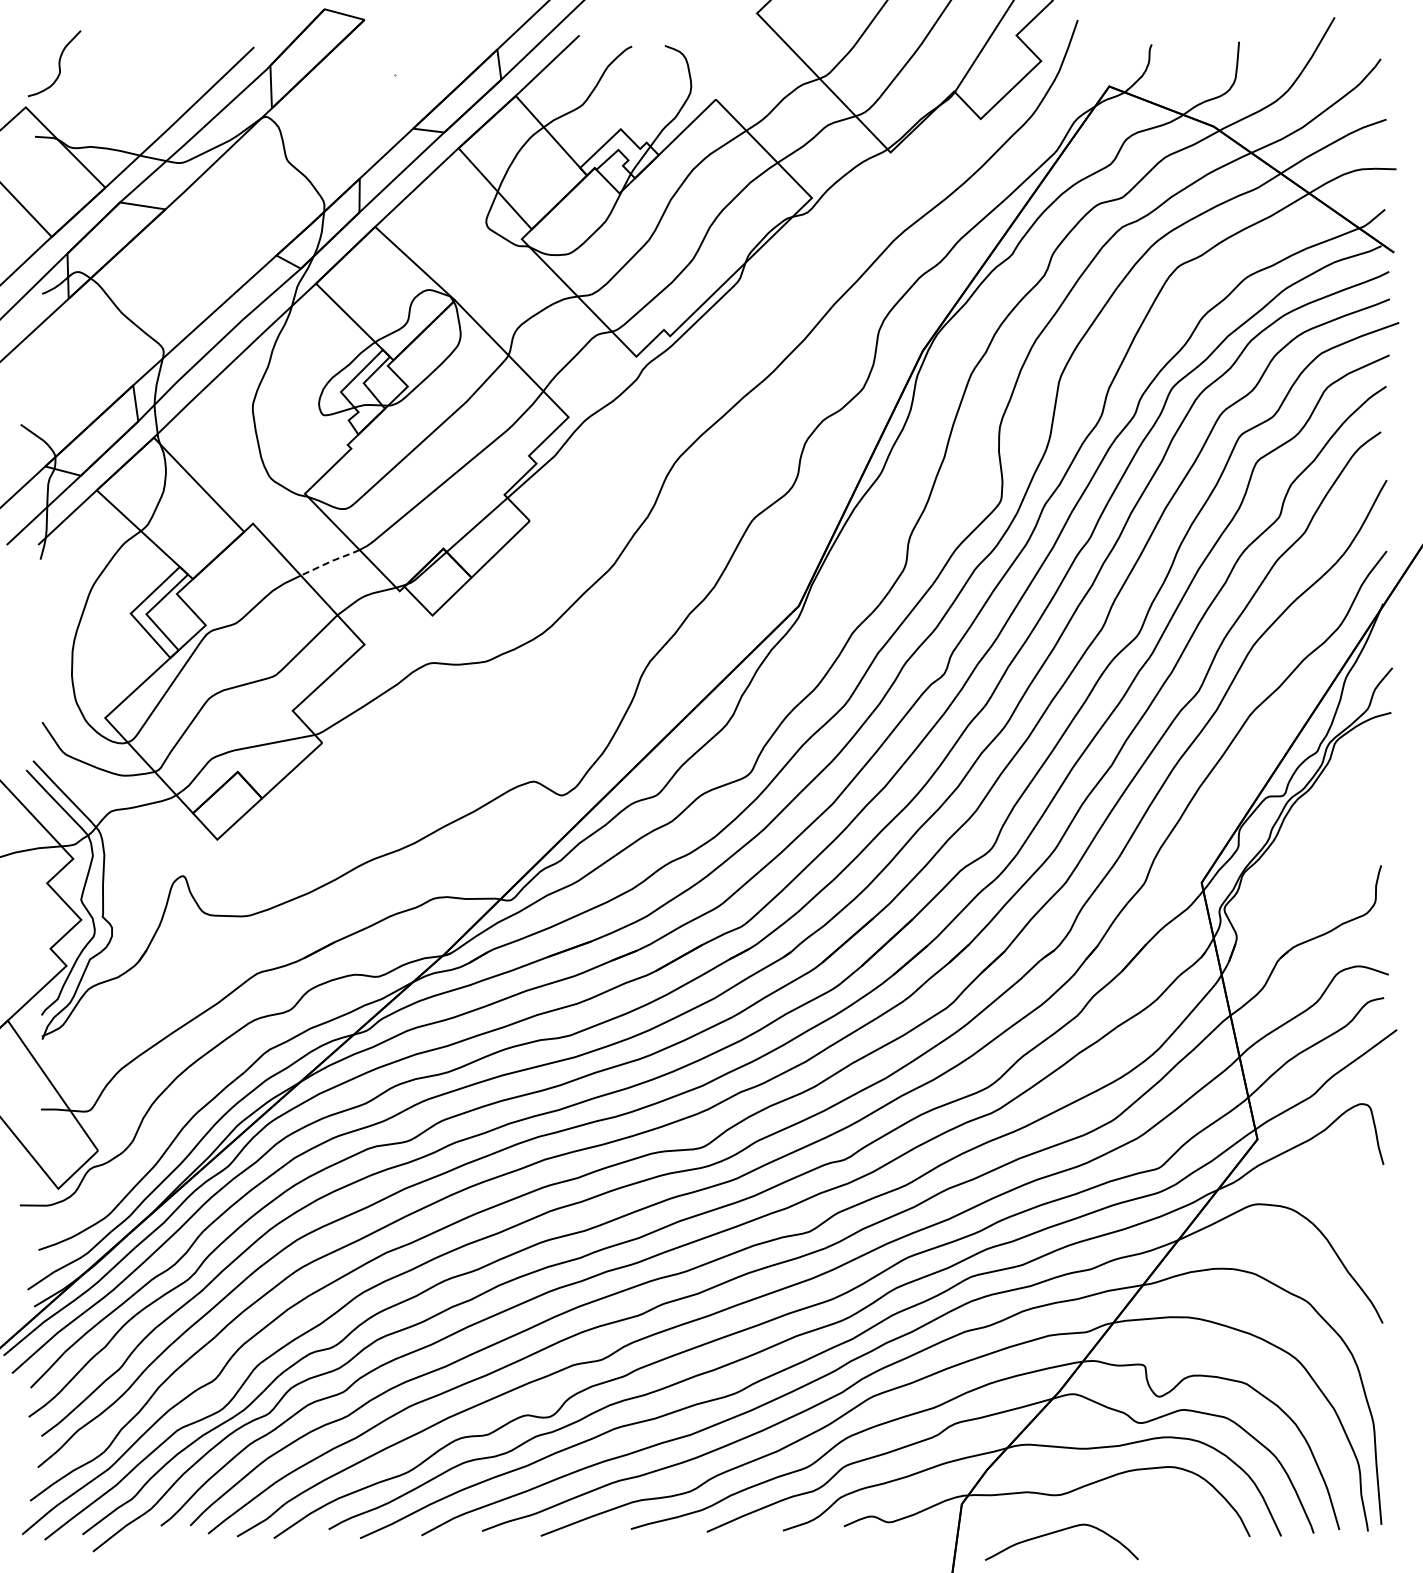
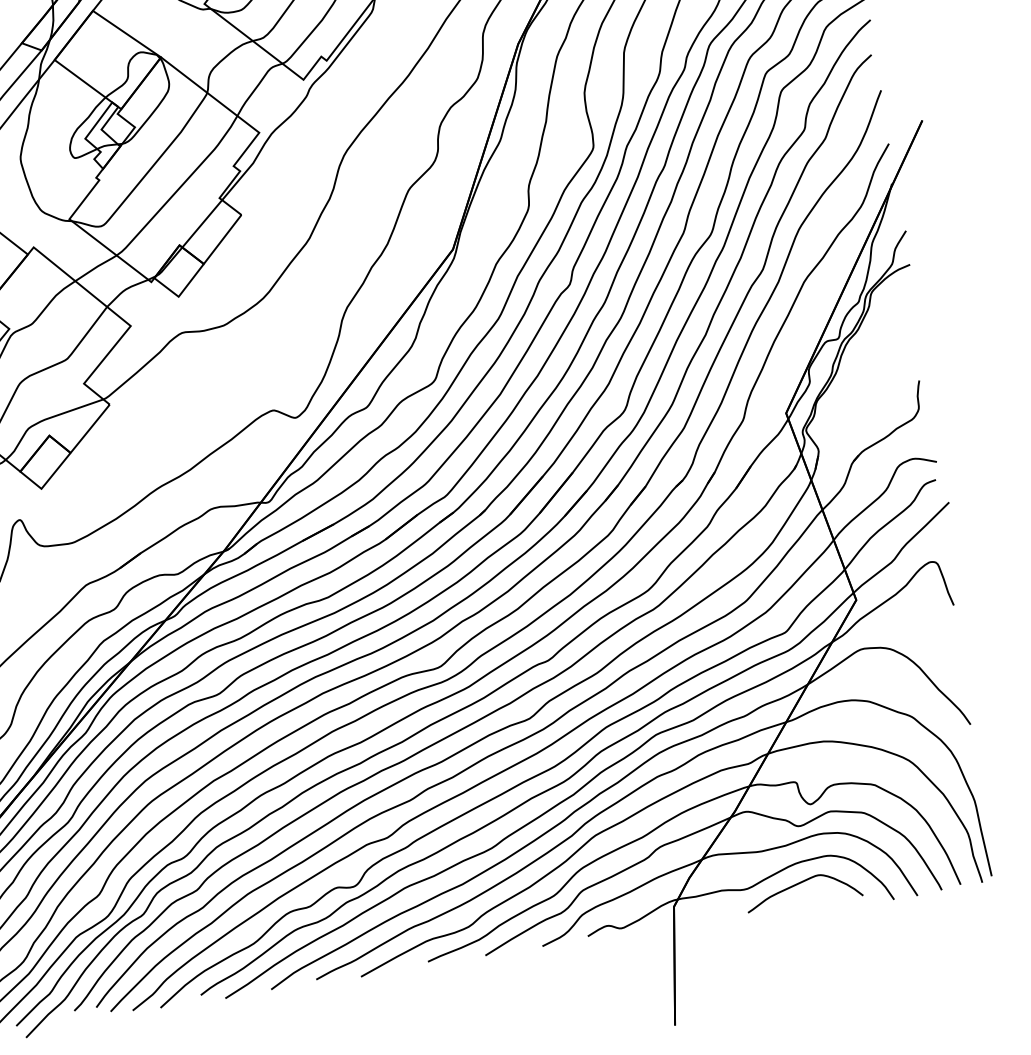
line: (331, 561) -> (96, 267), dashed -> solid
curve: (1057, 1532) -> (799, 884), moved

